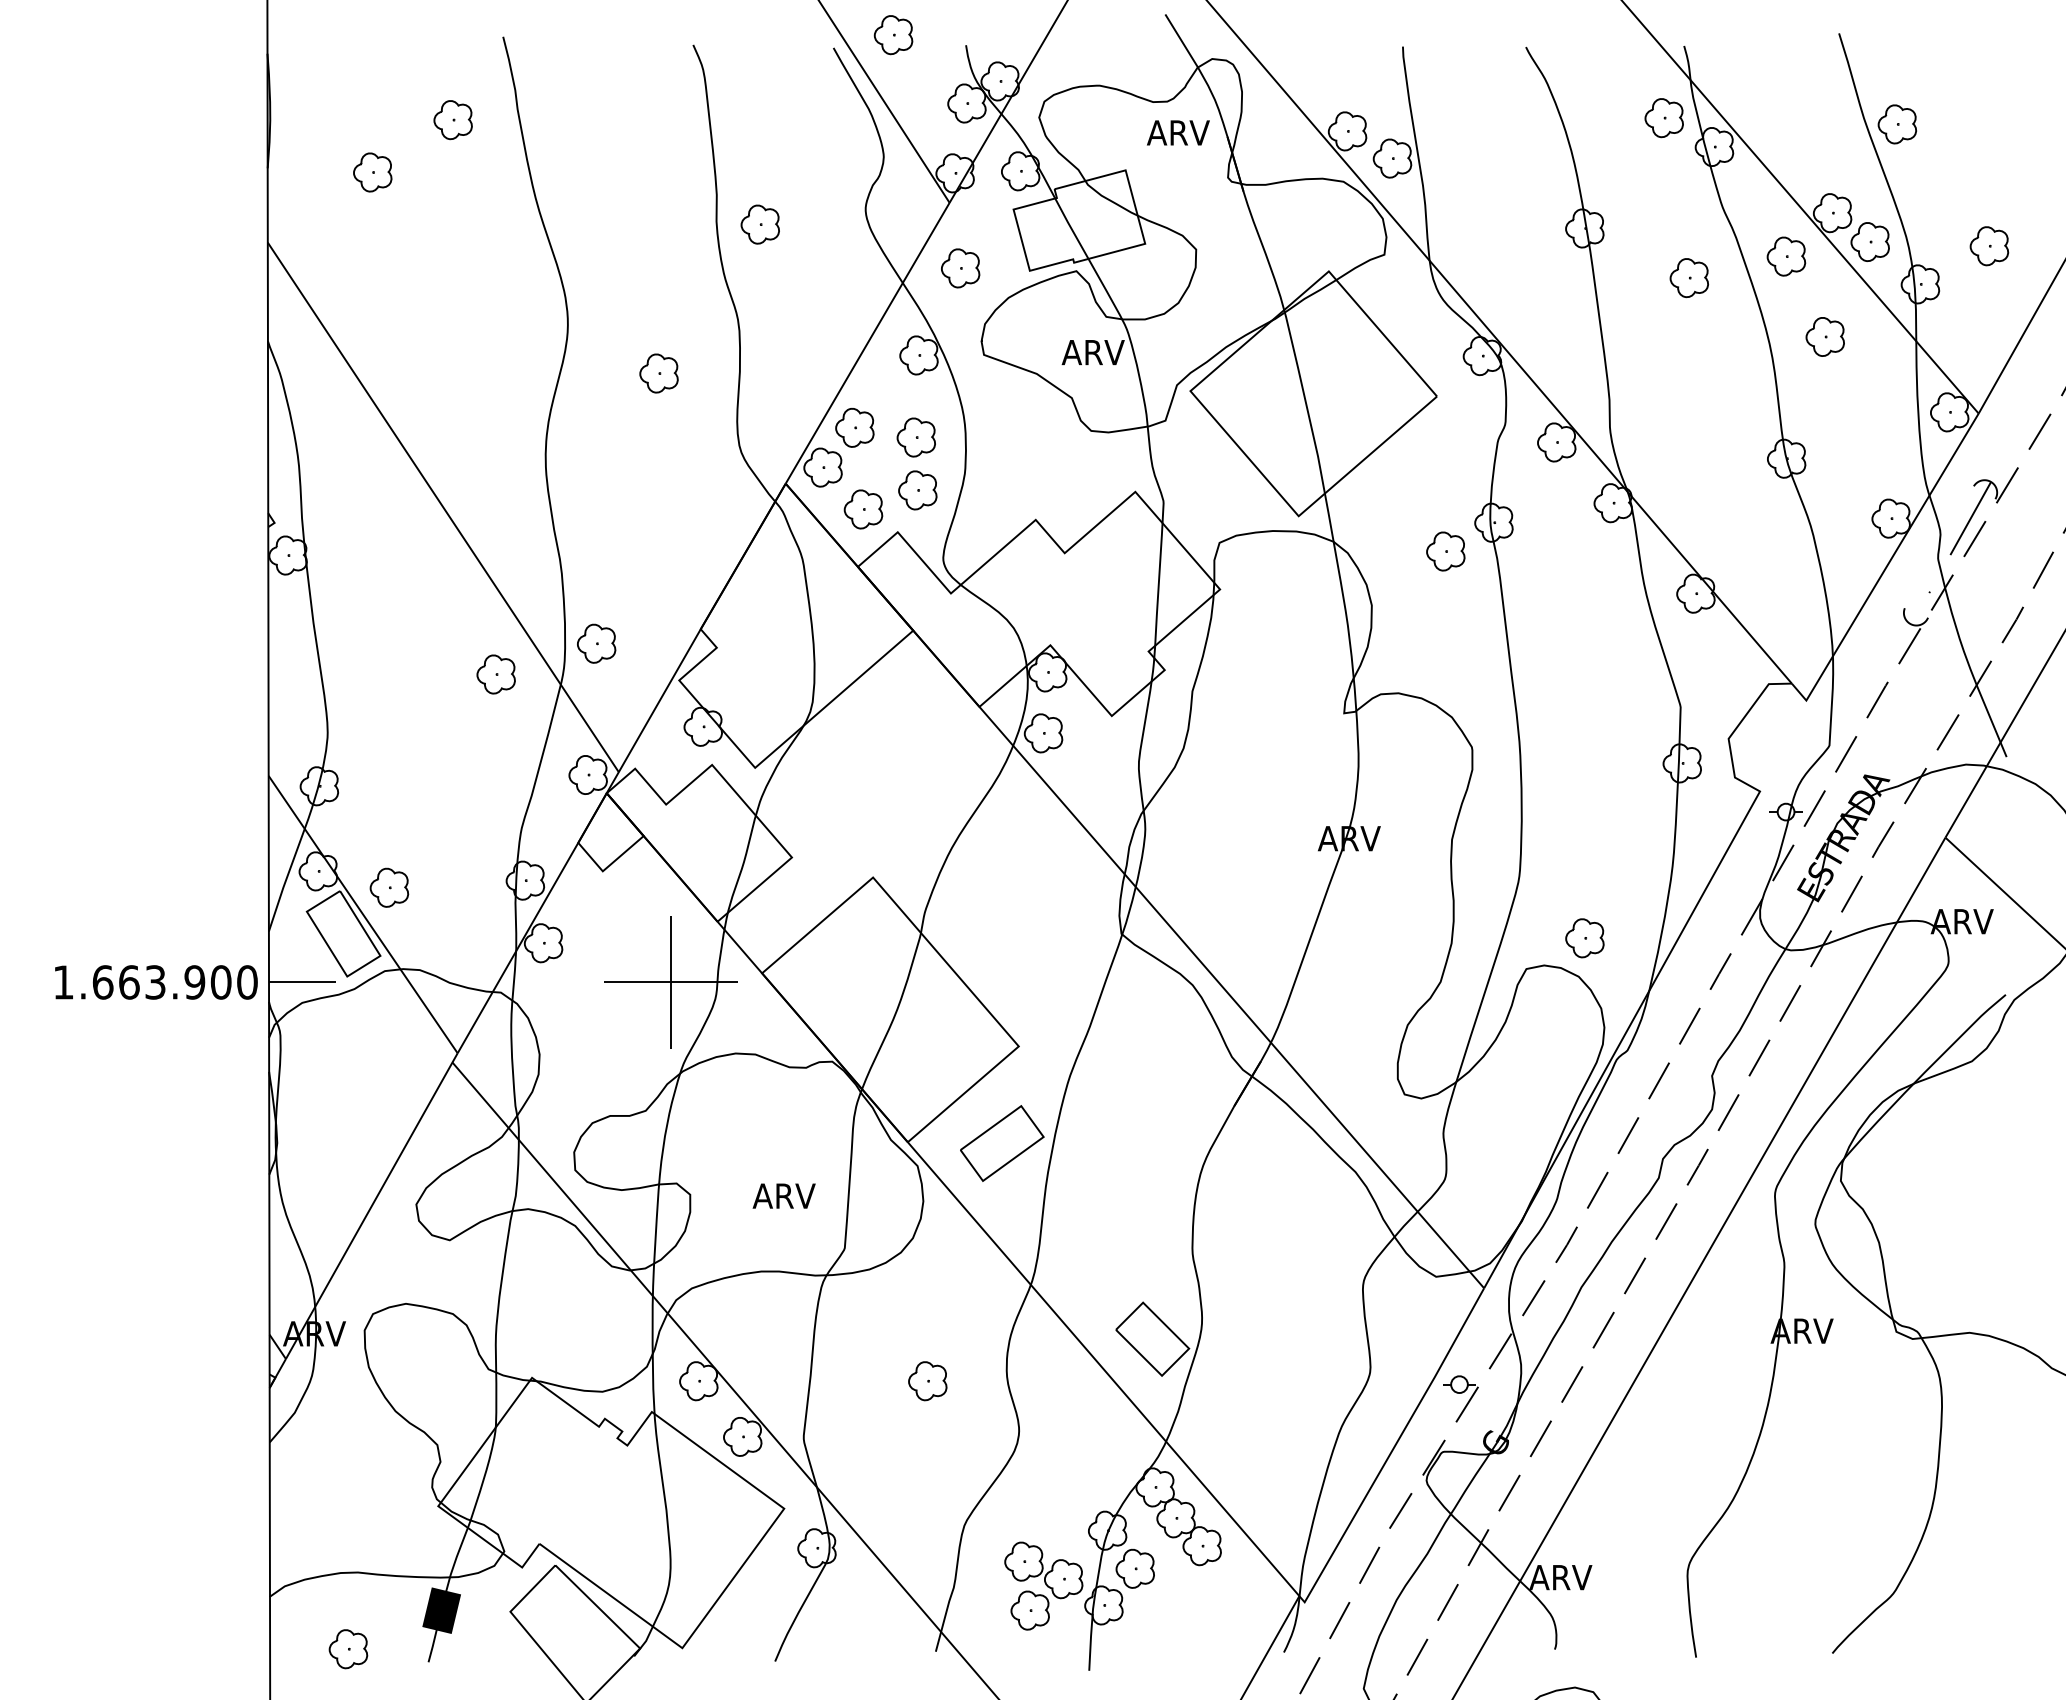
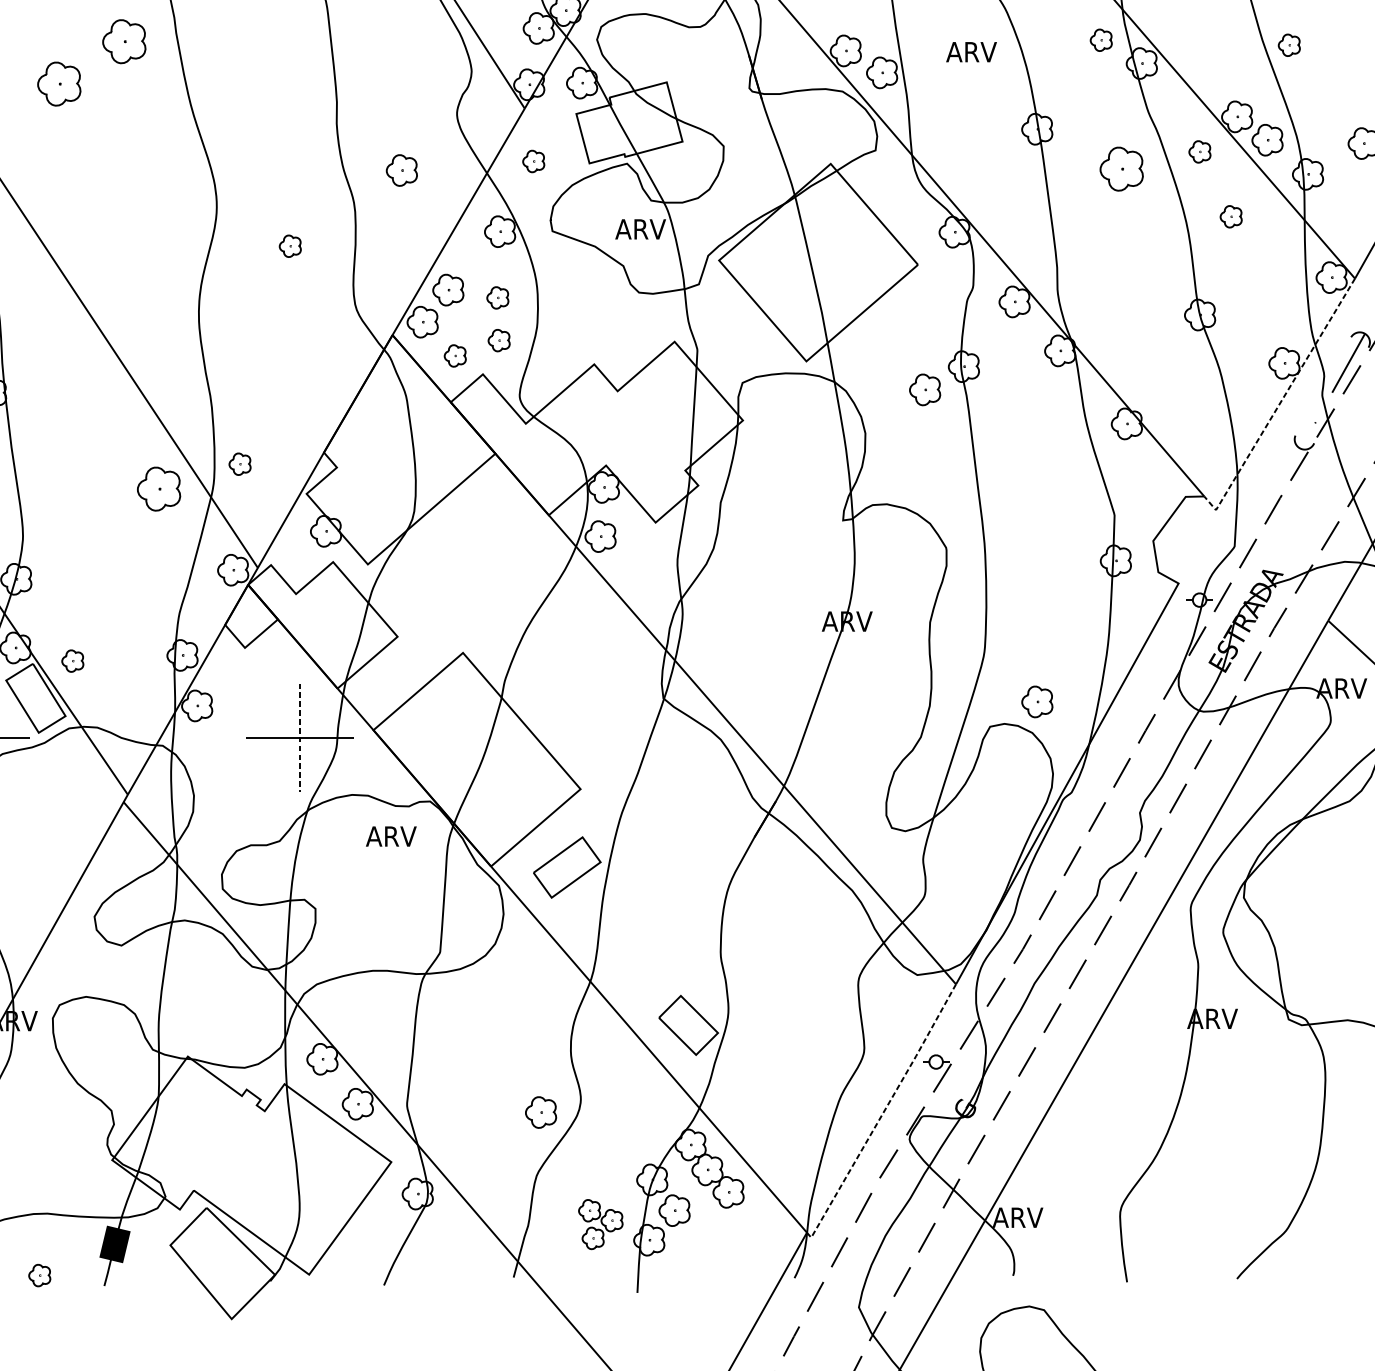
part: (1663, 118) -> (1100, 40), size x0.7
part: (452, 120) -> (123, 42), size x1.4
part: (1896, 124) -> (1288, 45), size x0.7
text: (1178, 132) -> (971, 51), moved
part: (372, 172) -> (59, 84), size x1.4
part: (759, 224) -> (401, 170), moved
part: (1786, 256) -> (1199, 151), size x0.7
part: (960, 268) -> (533, 161), size x0.7
part: (1688, 278) -> (1120, 169), size x1.4
part: (1824, 336) -> (1230, 216), size x0.7
part: (658, 373) -> (289, 246), size x0.7
part: (915, 437) -> (497, 297), size x0.7
part: (917, 490) -> (498, 340), size x0.7
part: (863, 509) -> (455, 355), size x0.7
line: (1886, 567) -> (1280, 402), solid -> dashed
part: (596, 643) -> (239, 464), size x0.7
part: (495, 674) -> (158, 489), size x1.4
part: (389, 887) -> (72, 660), size x0.7
line: (670, 982) -> (299, 737), solid -> dashed
text: (783, 1195) -> (390, 836), moved
part: (927, 1381) -> (540, 1112), moved
line: (1392, 1449) -> (882, 1114), solid -> dashed
part: (1043, 1585) -> (600, 1224), size x0.7
part: (348, 1649) -> (39, 1275), size x0.7

